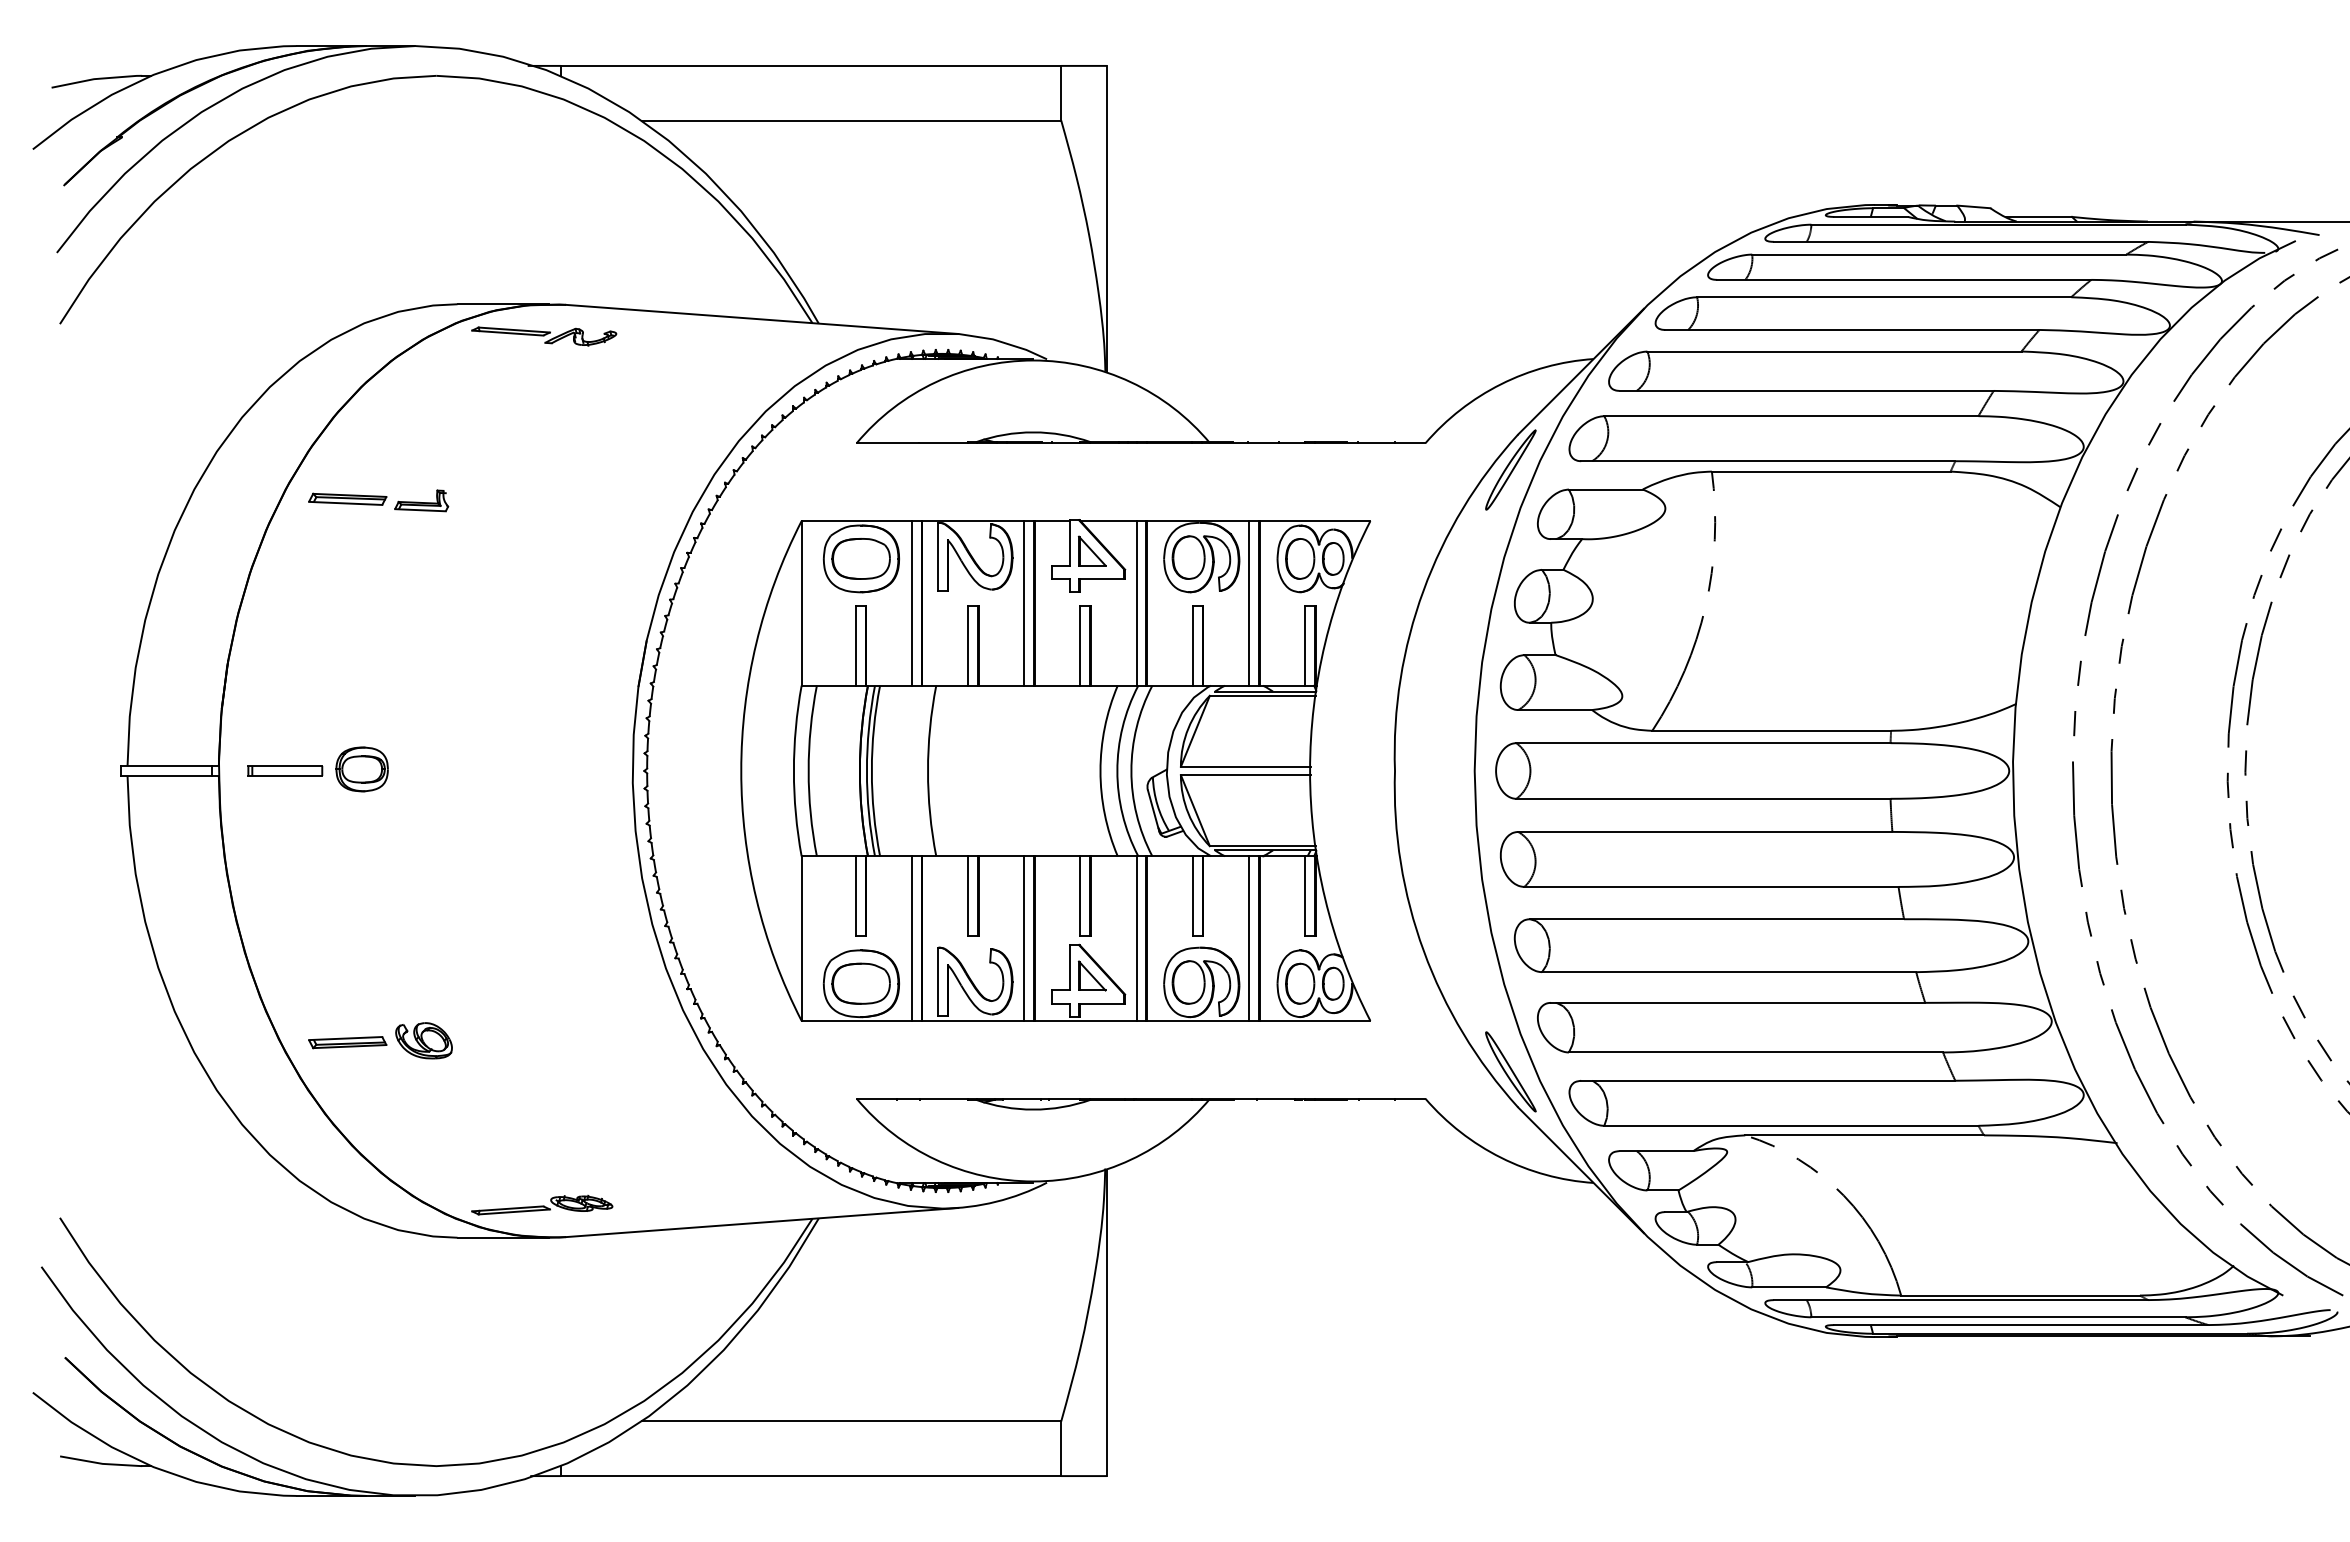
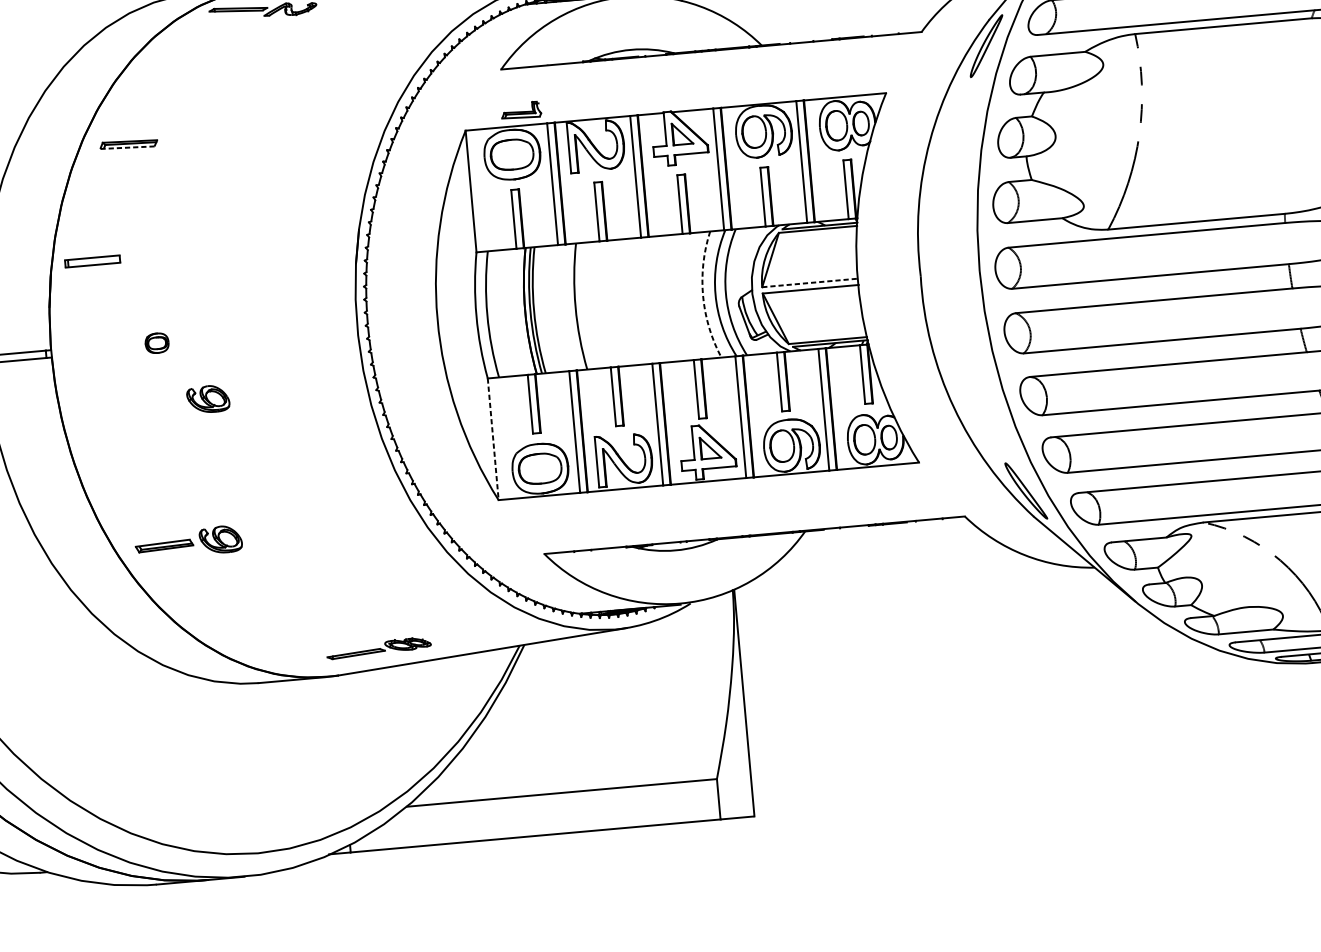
part: (421, 500) -> (521, 110), moved
line: (345, 503) -> (127, 147), solid -> dashed
line: (1245, 766) -> (809, 282), solid -> dashed
part: (361, 769) -> (156, 343), size x0.6
part: (285, 770) -> (92, 261), moved
arc: (1100, 771) -> (703, 296), solid -> dashed
part: (423, 850) -> (207, 399), added
line: (801, 939) -> (493, 439), solid -> dashed
part: (542, 1204) -> (379, 647), moved

